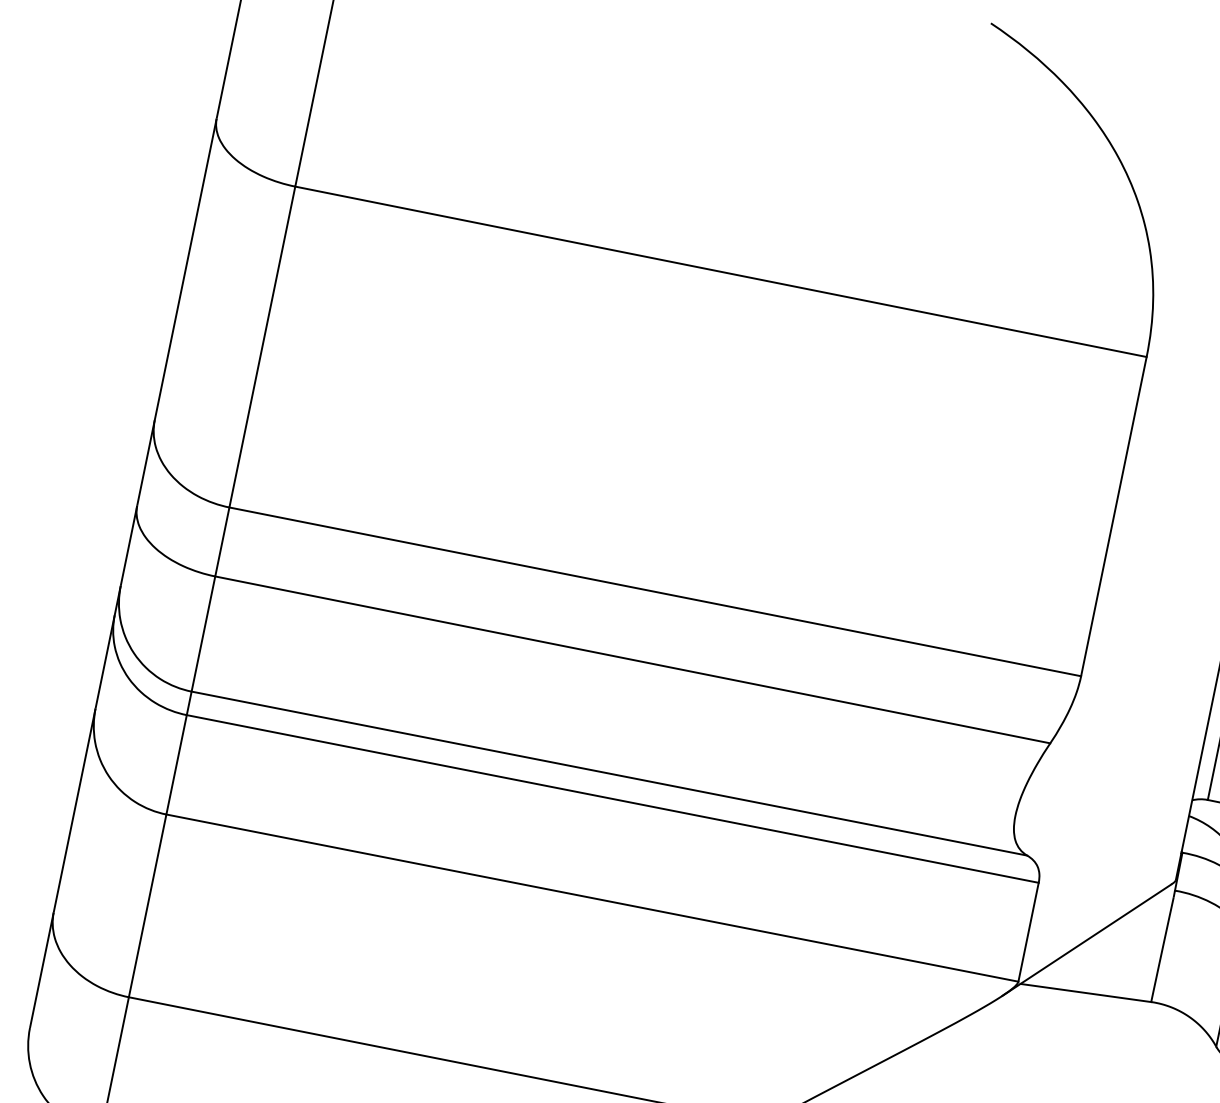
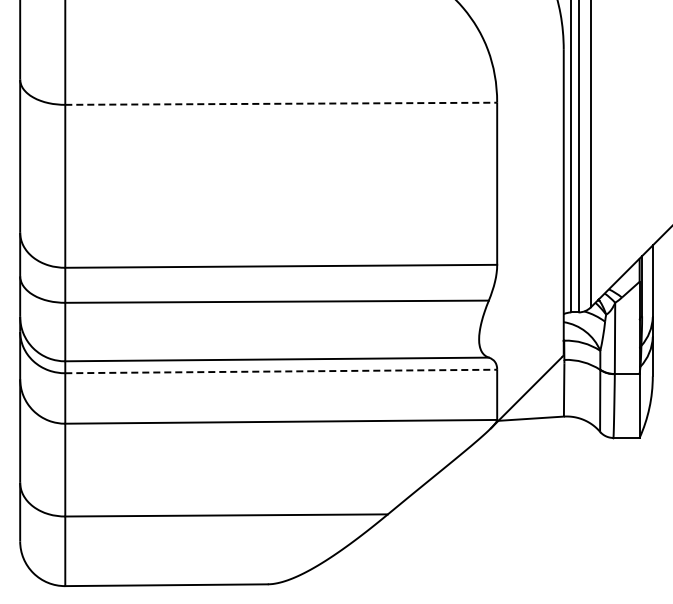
line: (721, 271) -> (281, 103), solid -> dashed
line: (613, 799) -> (281, 371), solid -> dashed

